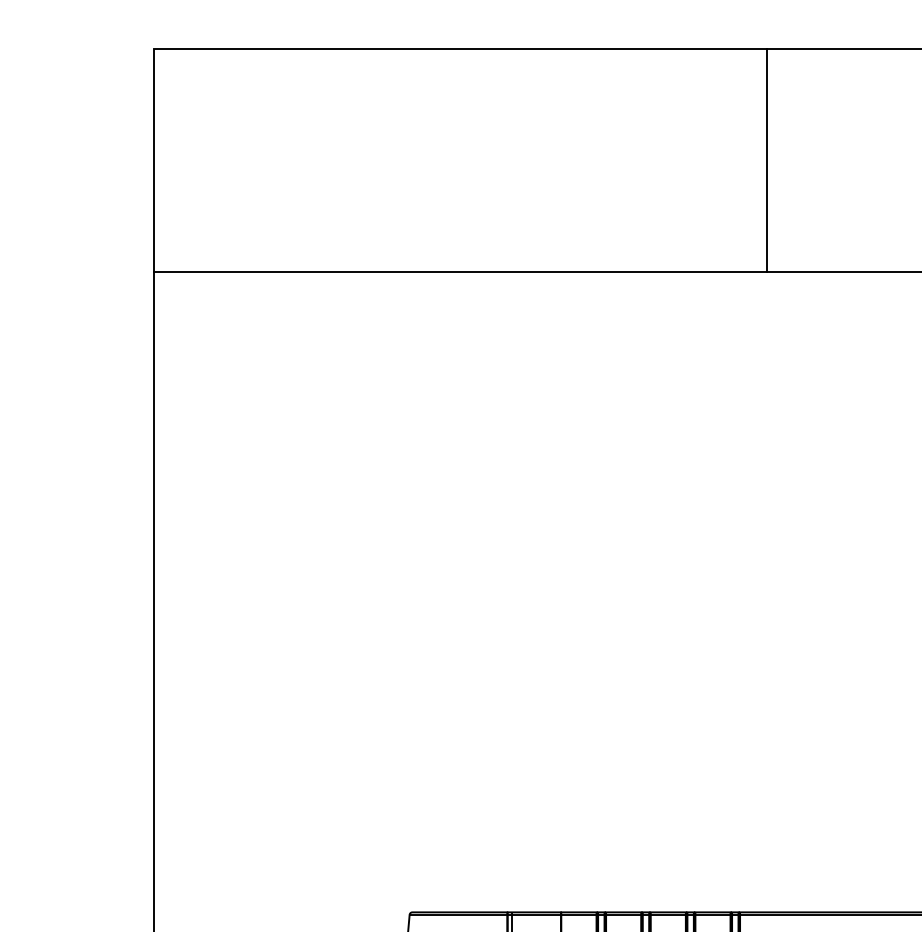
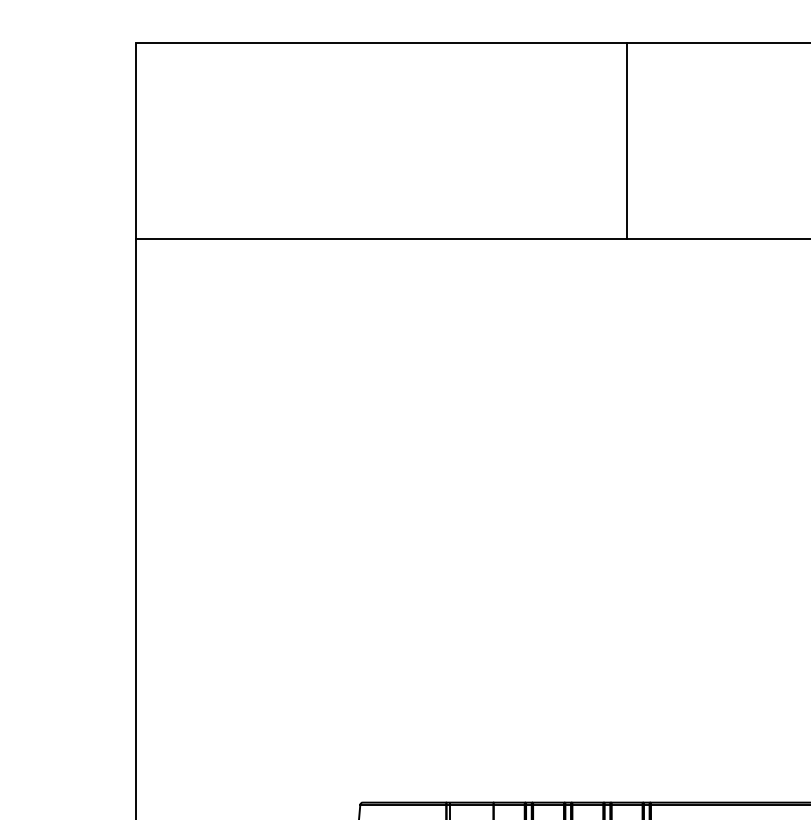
line: (766, 159) -> (626, 140), moved

